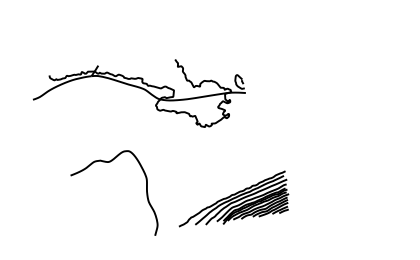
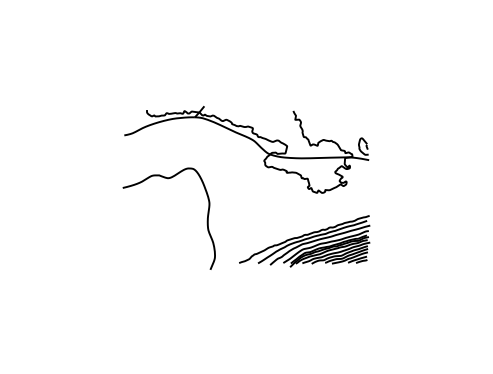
part: (142, 89) -> (251, 140), moved

